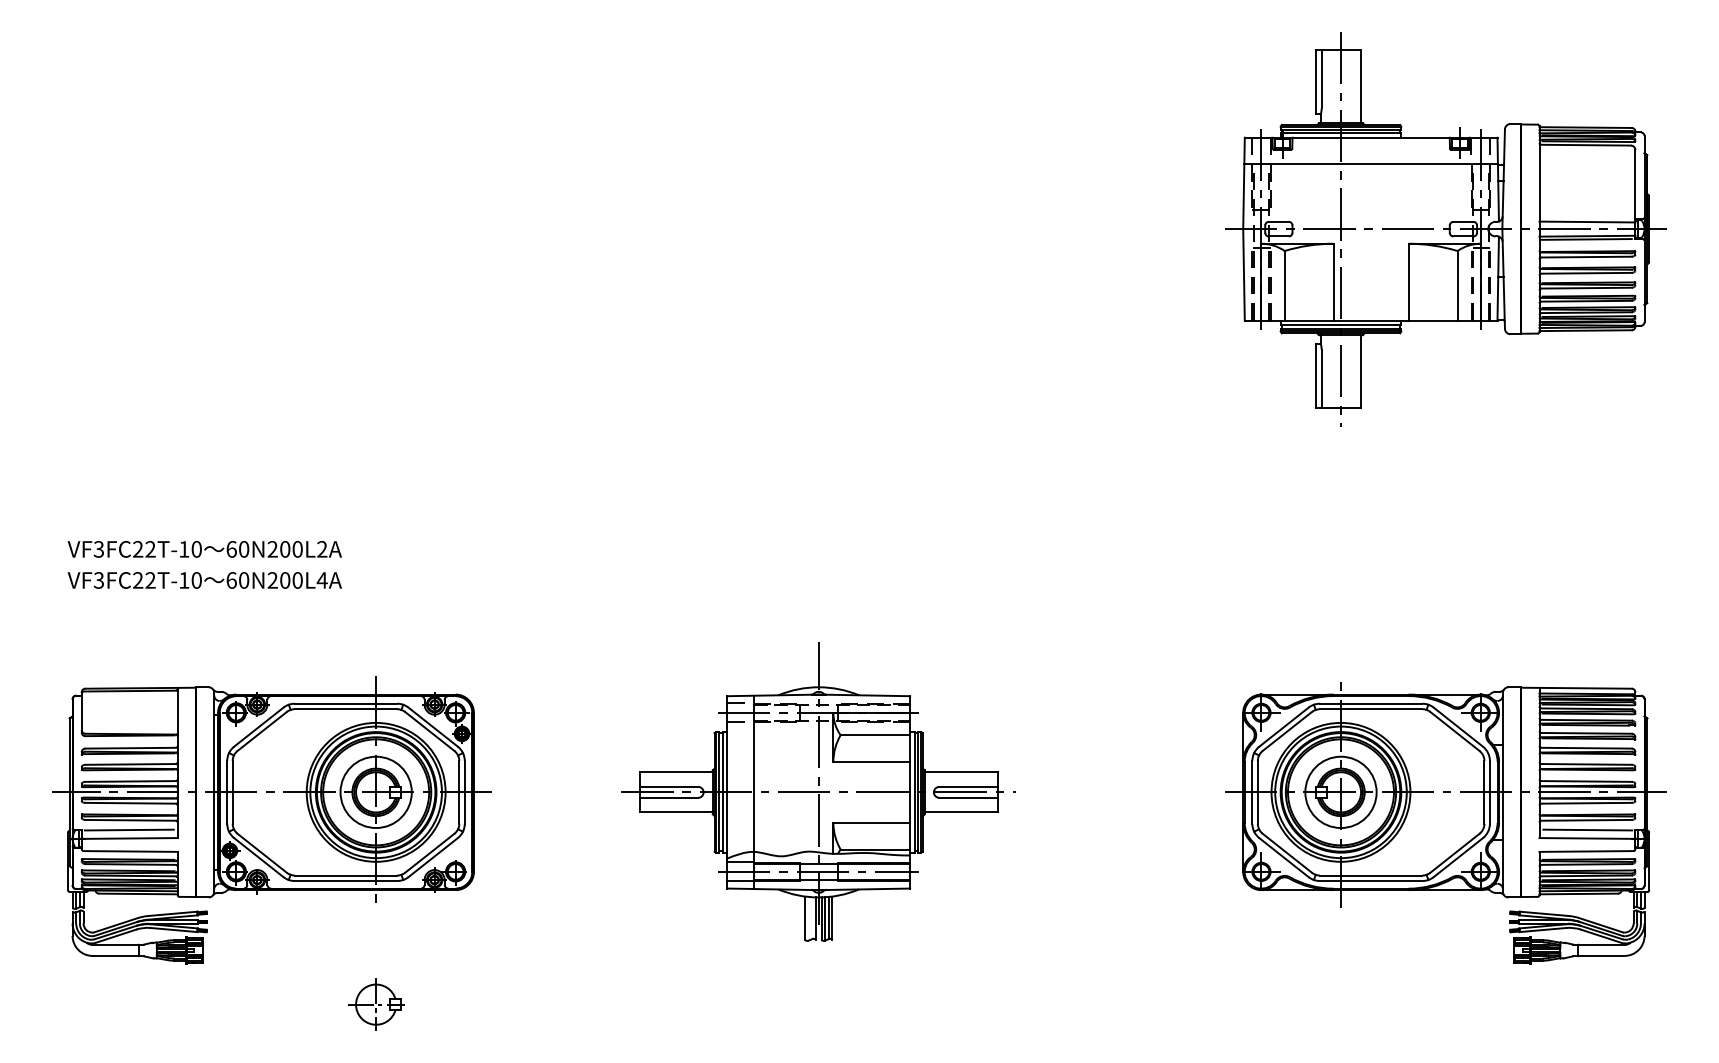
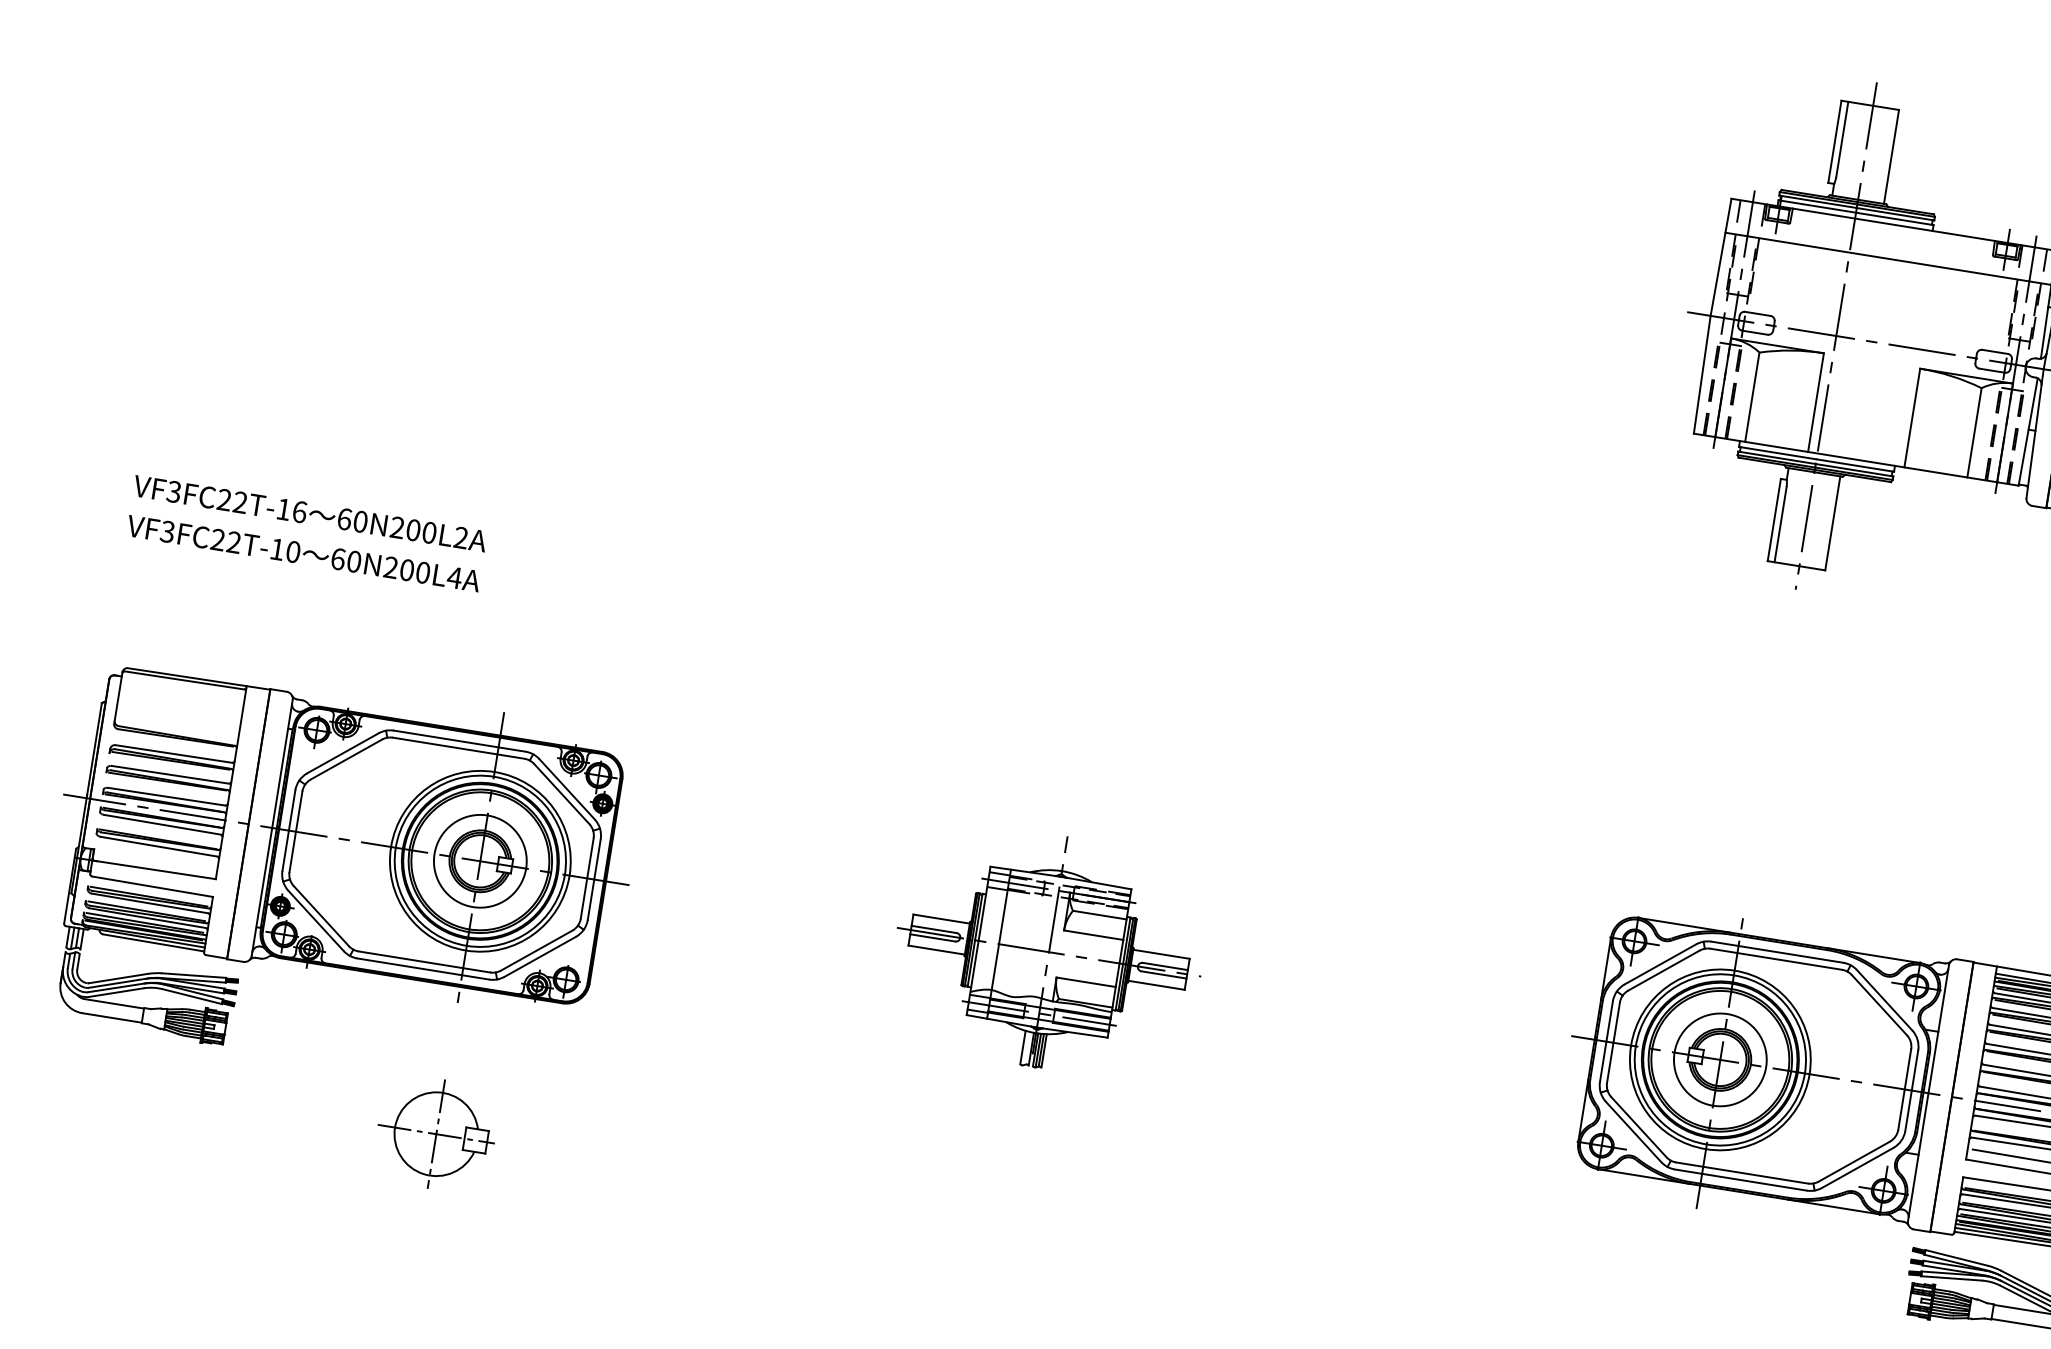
text: (196, 549) -> (299, 512), VF3FC22T-10 -> VF3FC22T-16
part: (818, 791) -> (1049, 951), size x0.6
line: (128, 829) -> (154, 858), removed
part: (376, 1004) -> (437, 1134), size x1.6

